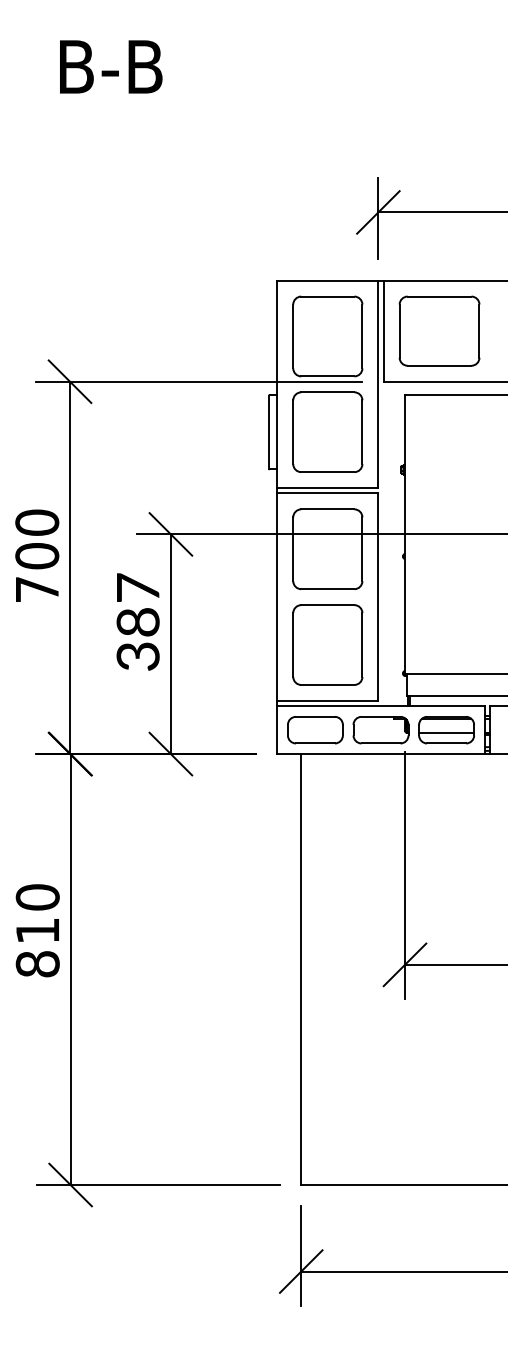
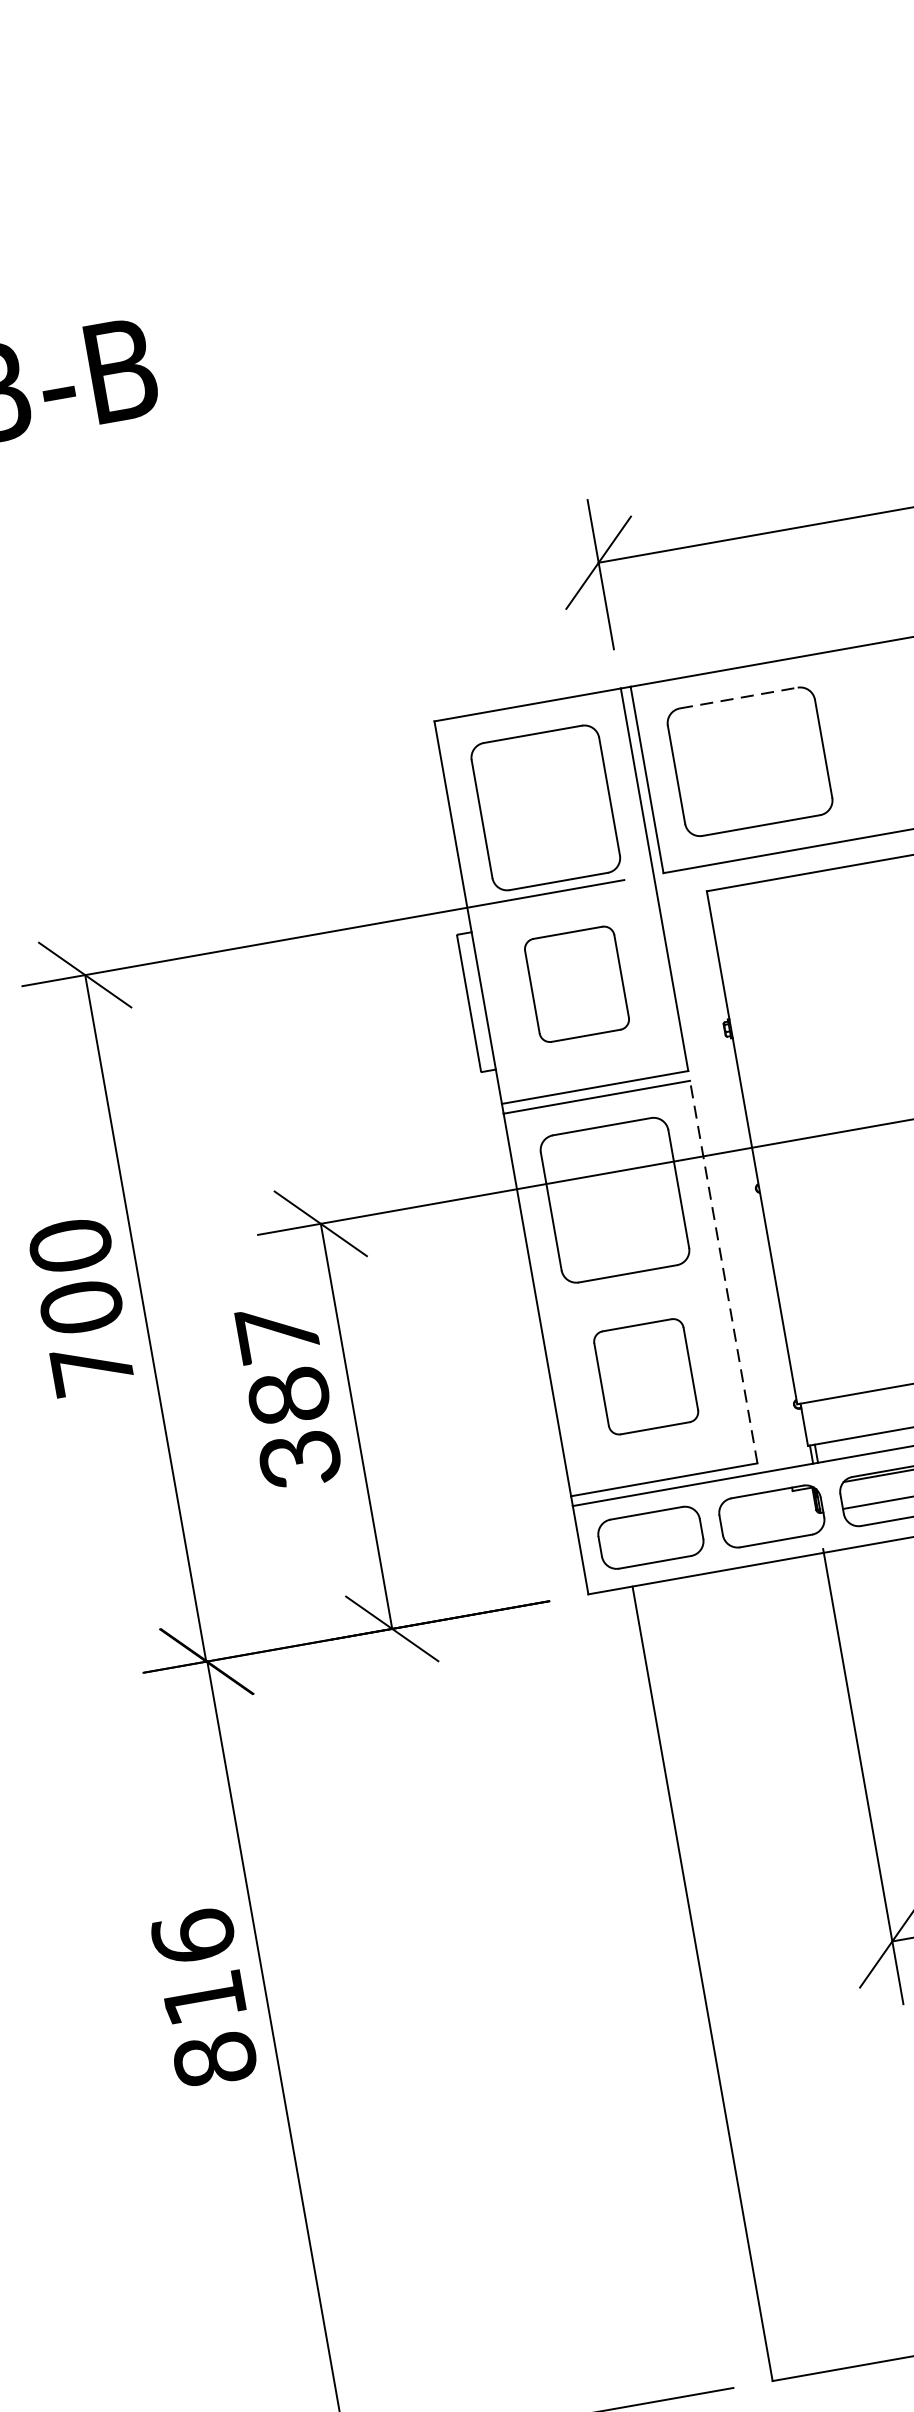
line: (439, 296) -> (738, 697), solid -> dashed
part: (327, 431) -> (576, 983), size x0.7
line: (378, 597) -> (724, 1272), solid -> dashed
part: (327, 644) -> (645, 1375), size x0.7
text: (37, 897) -> (192, 1936), 810 -> 816

